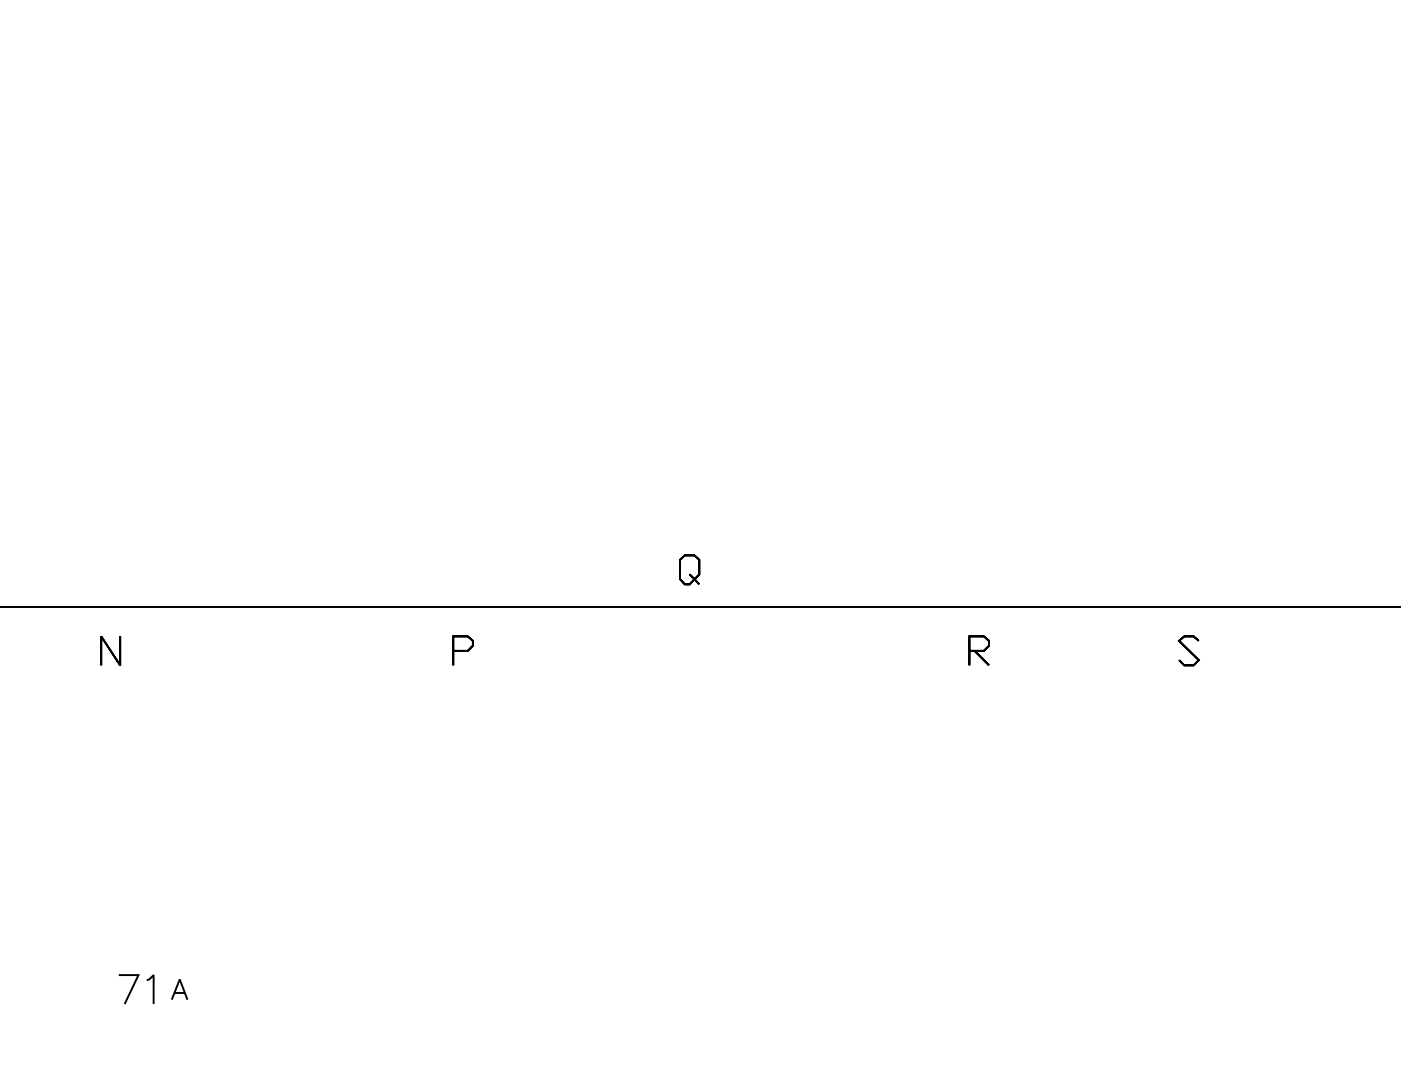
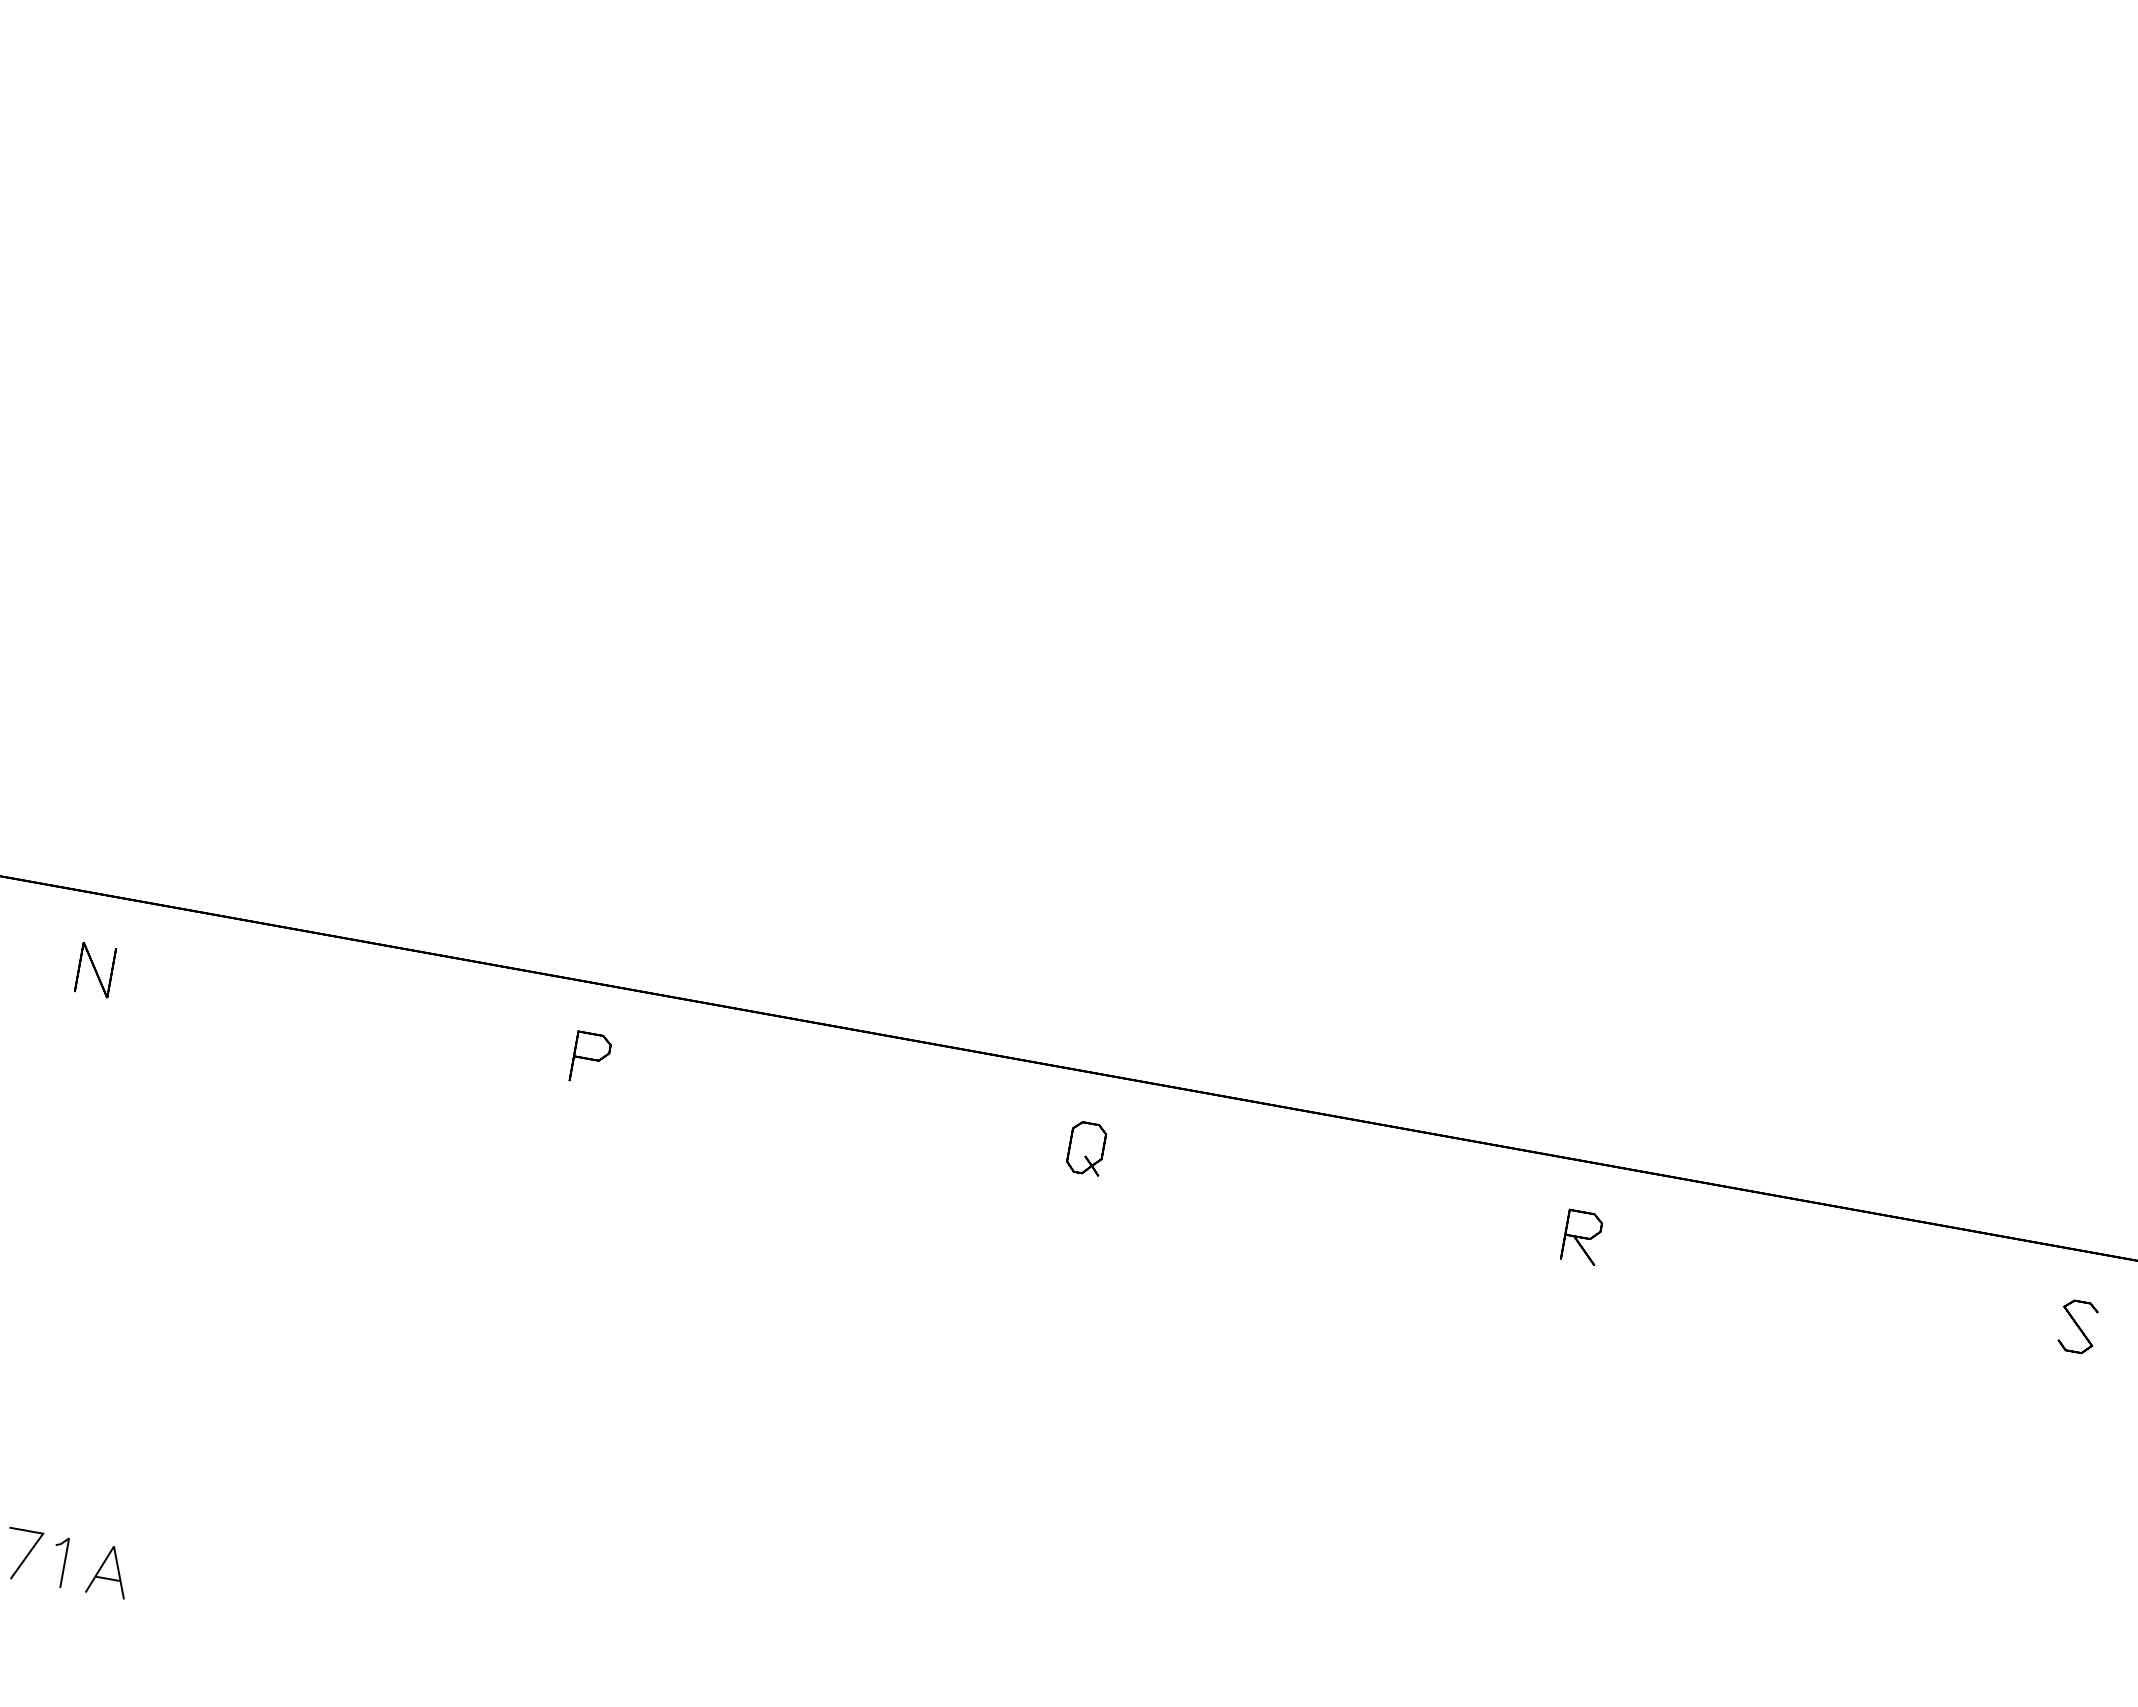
part: (689, 569) -> (1086, 1147), moved
part: (462, 650) -> (589, 1058), moved
part: (1188, 650) -> (2077, 1326), moved
part: (179, 989) -> (108, 1571), size x1.43

